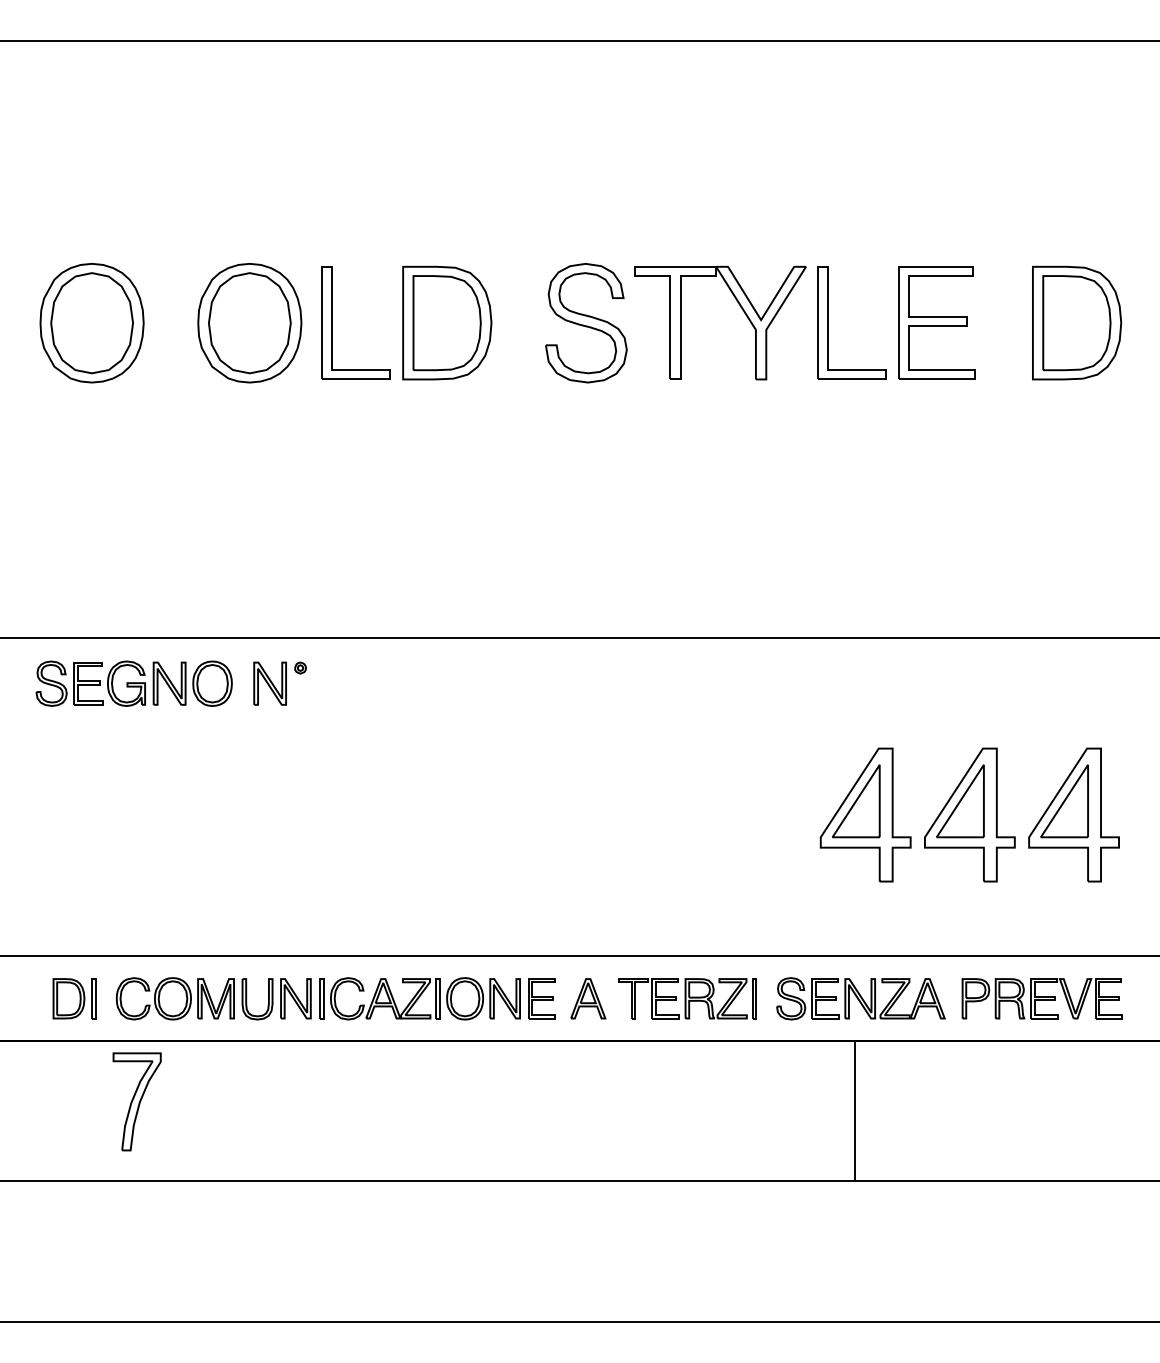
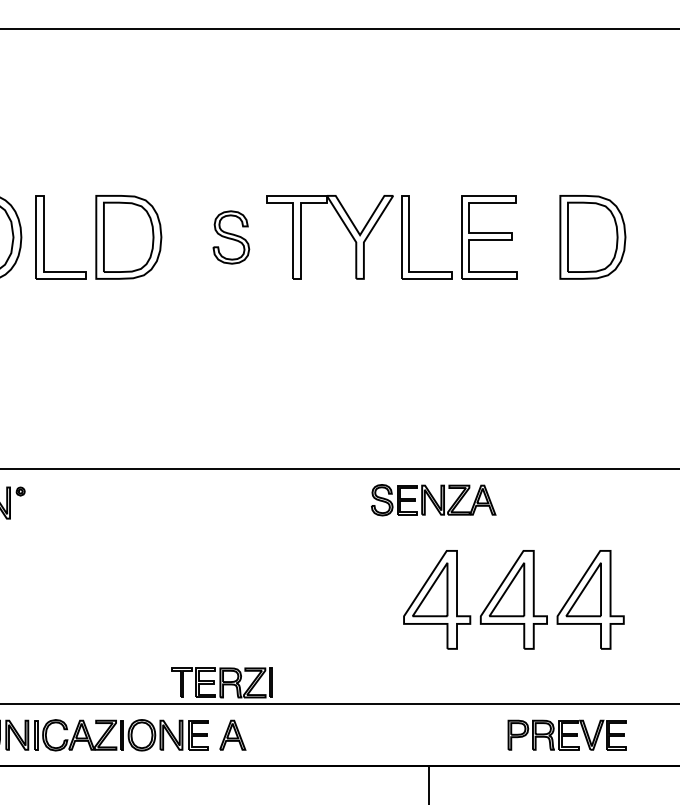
part: (586, 323) -> (231, 237), size x0.6
part: (687, 998) -> (221, 682), moved
part: (860, 998) -> (433, 499), moved

